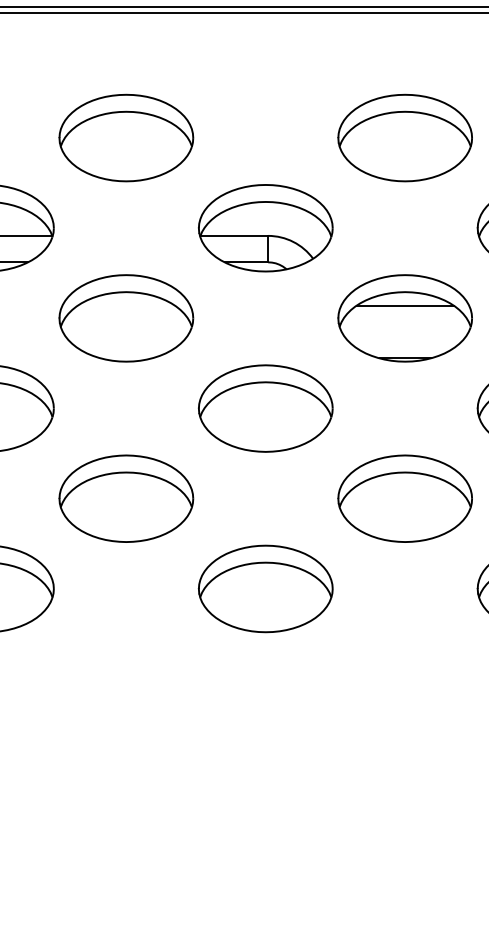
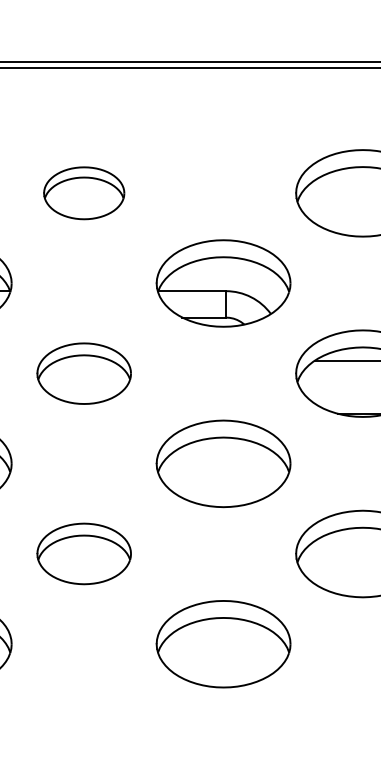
part: (126, 137) -> (84, 192), size x0.6
part: (126, 318) -> (84, 373), size x0.7
part: (126, 498) -> (84, 553), size x0.7

